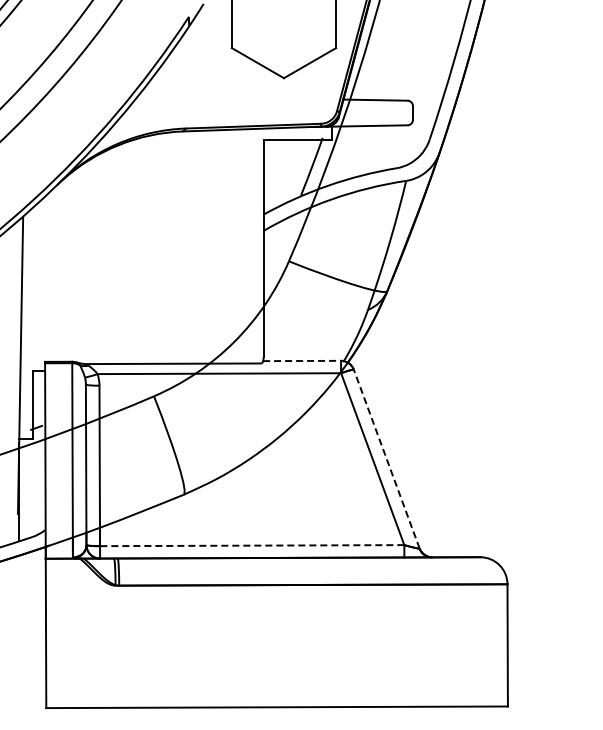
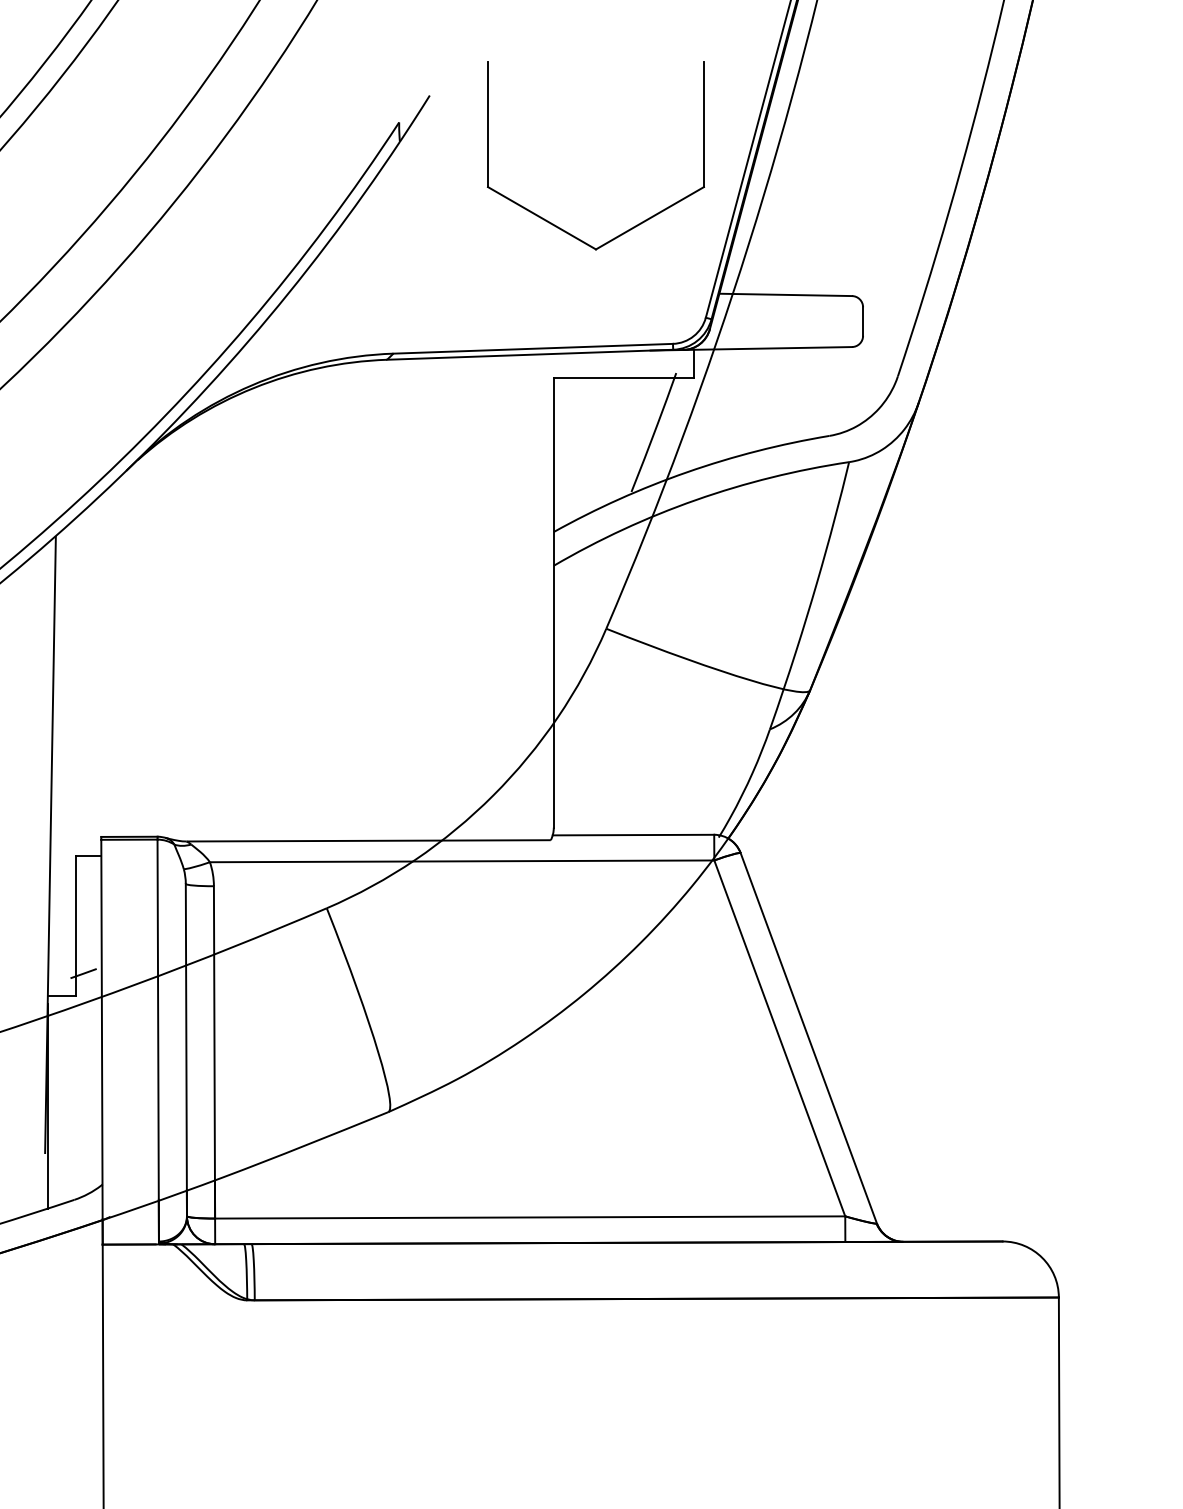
line: (302, 360) -> (634, 834), dashed -> solid
line: (386, 458) -> (808, 1037), dashed -> solid
line: (251, 545) -> (528, 1217), dashed -> solid

